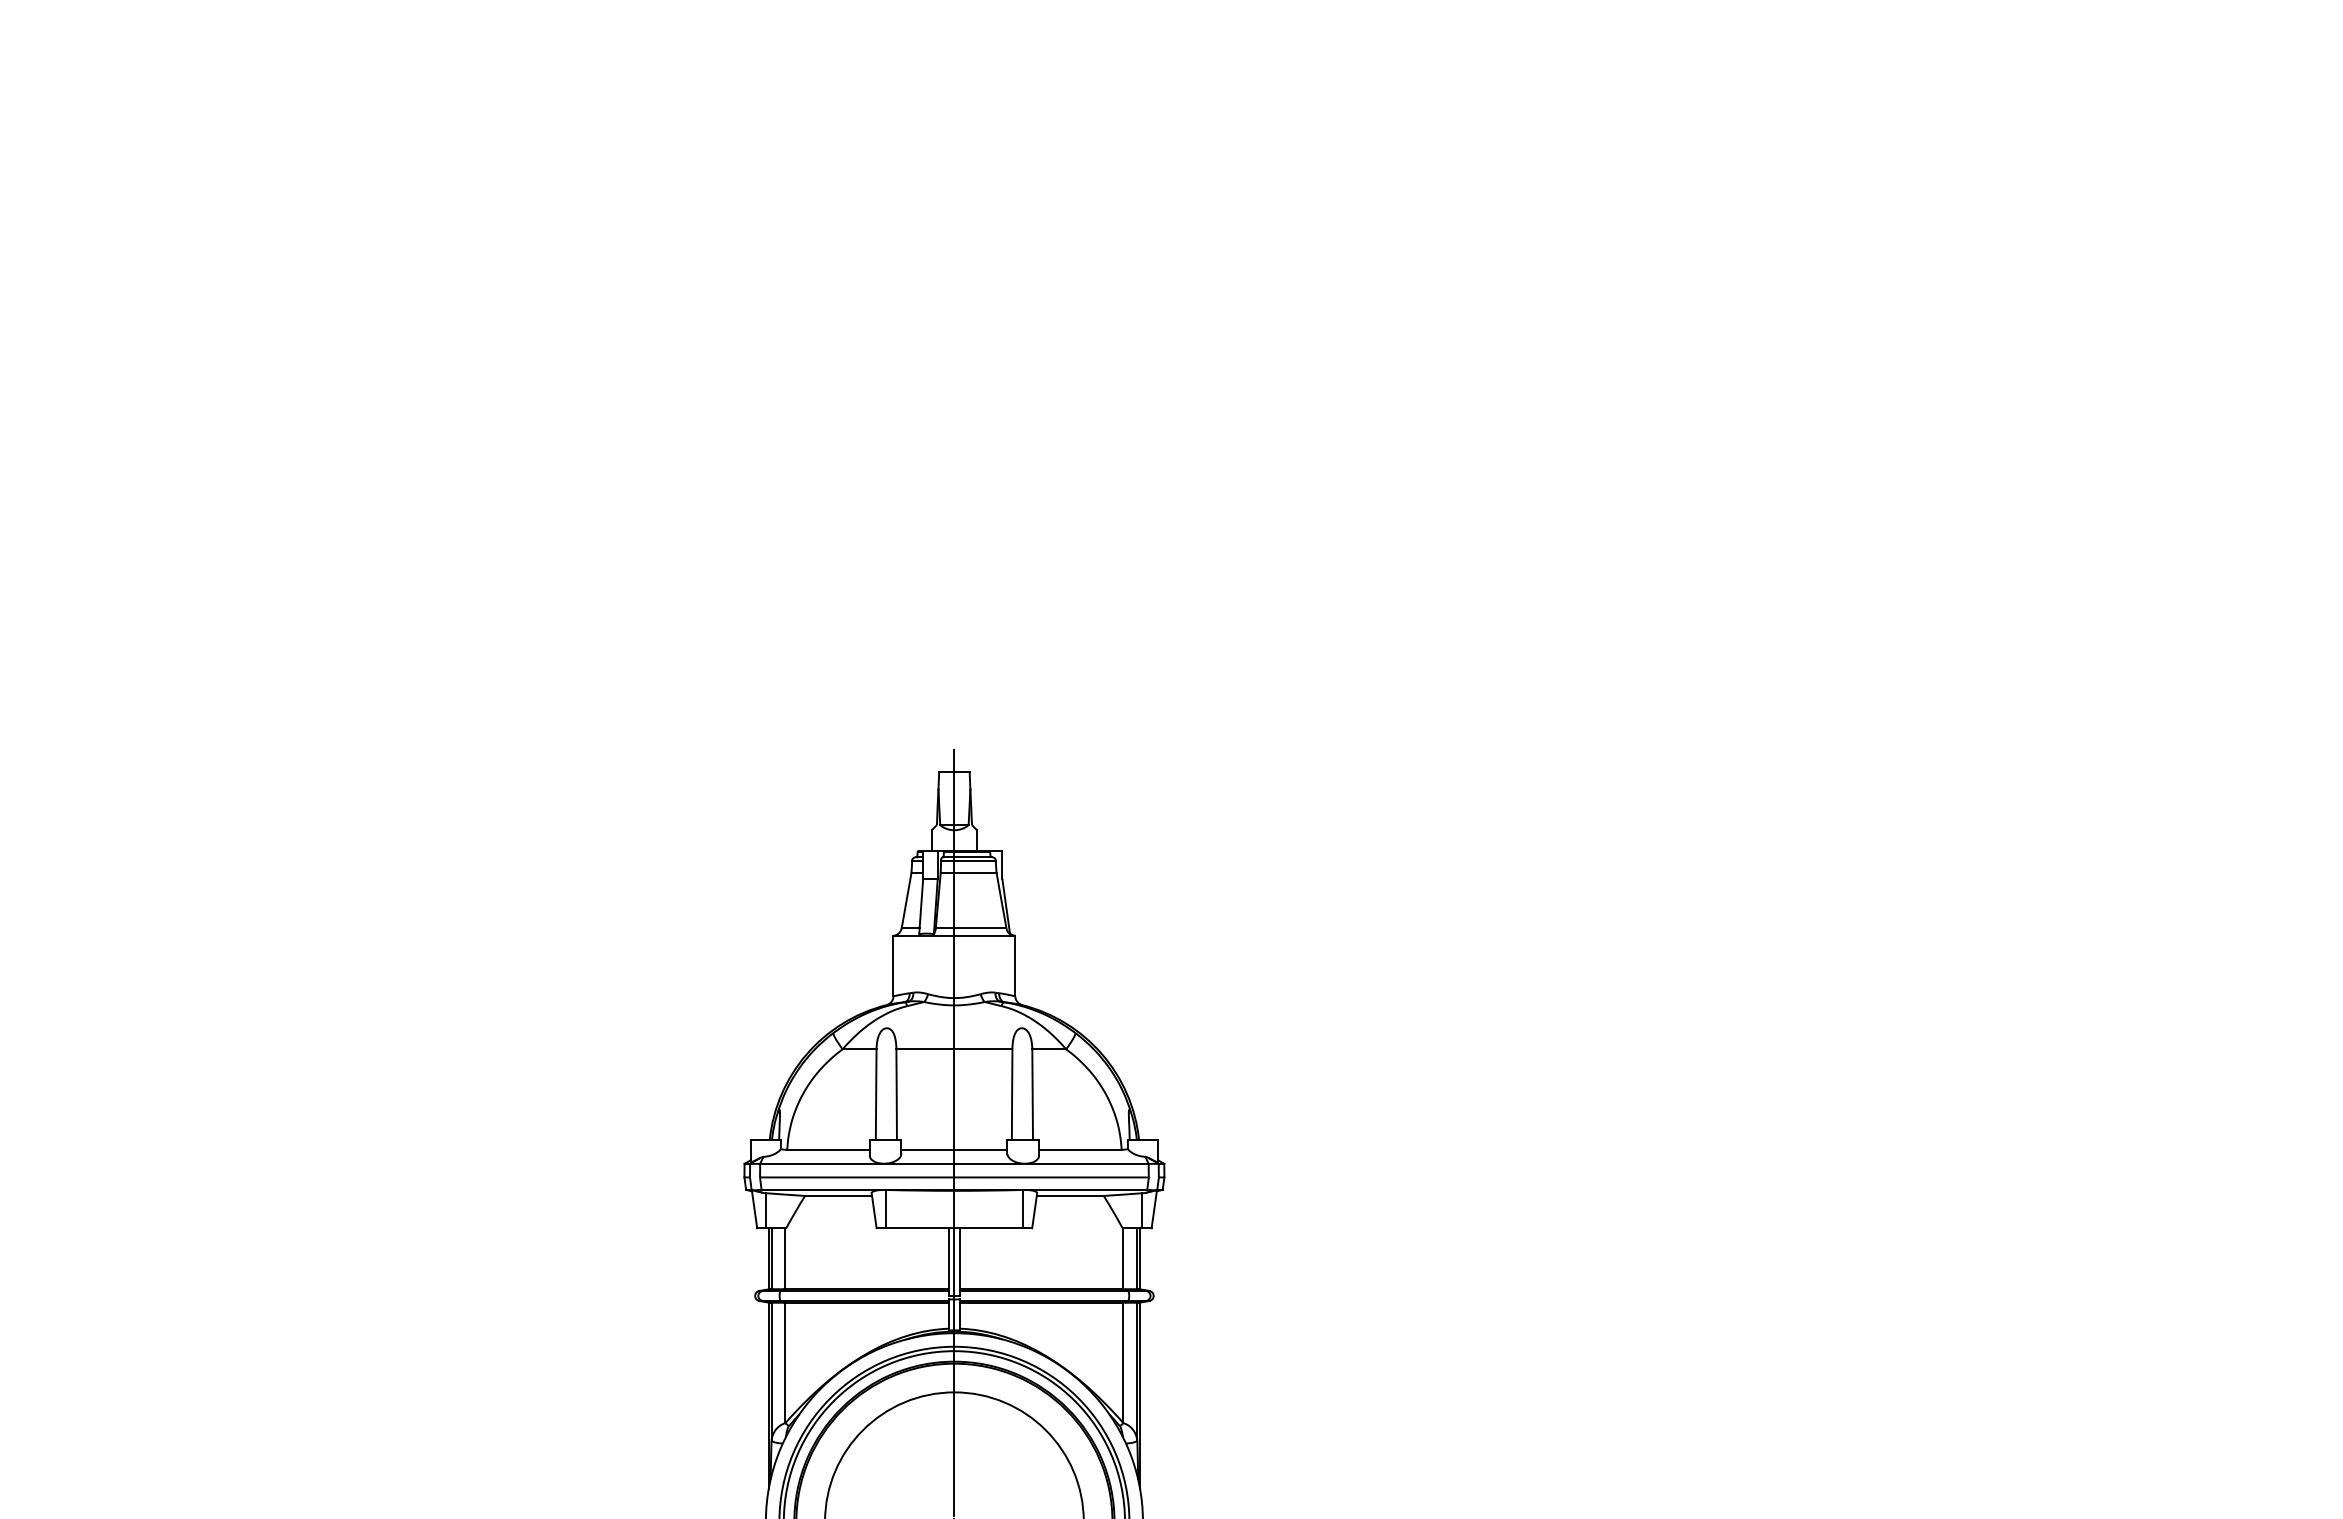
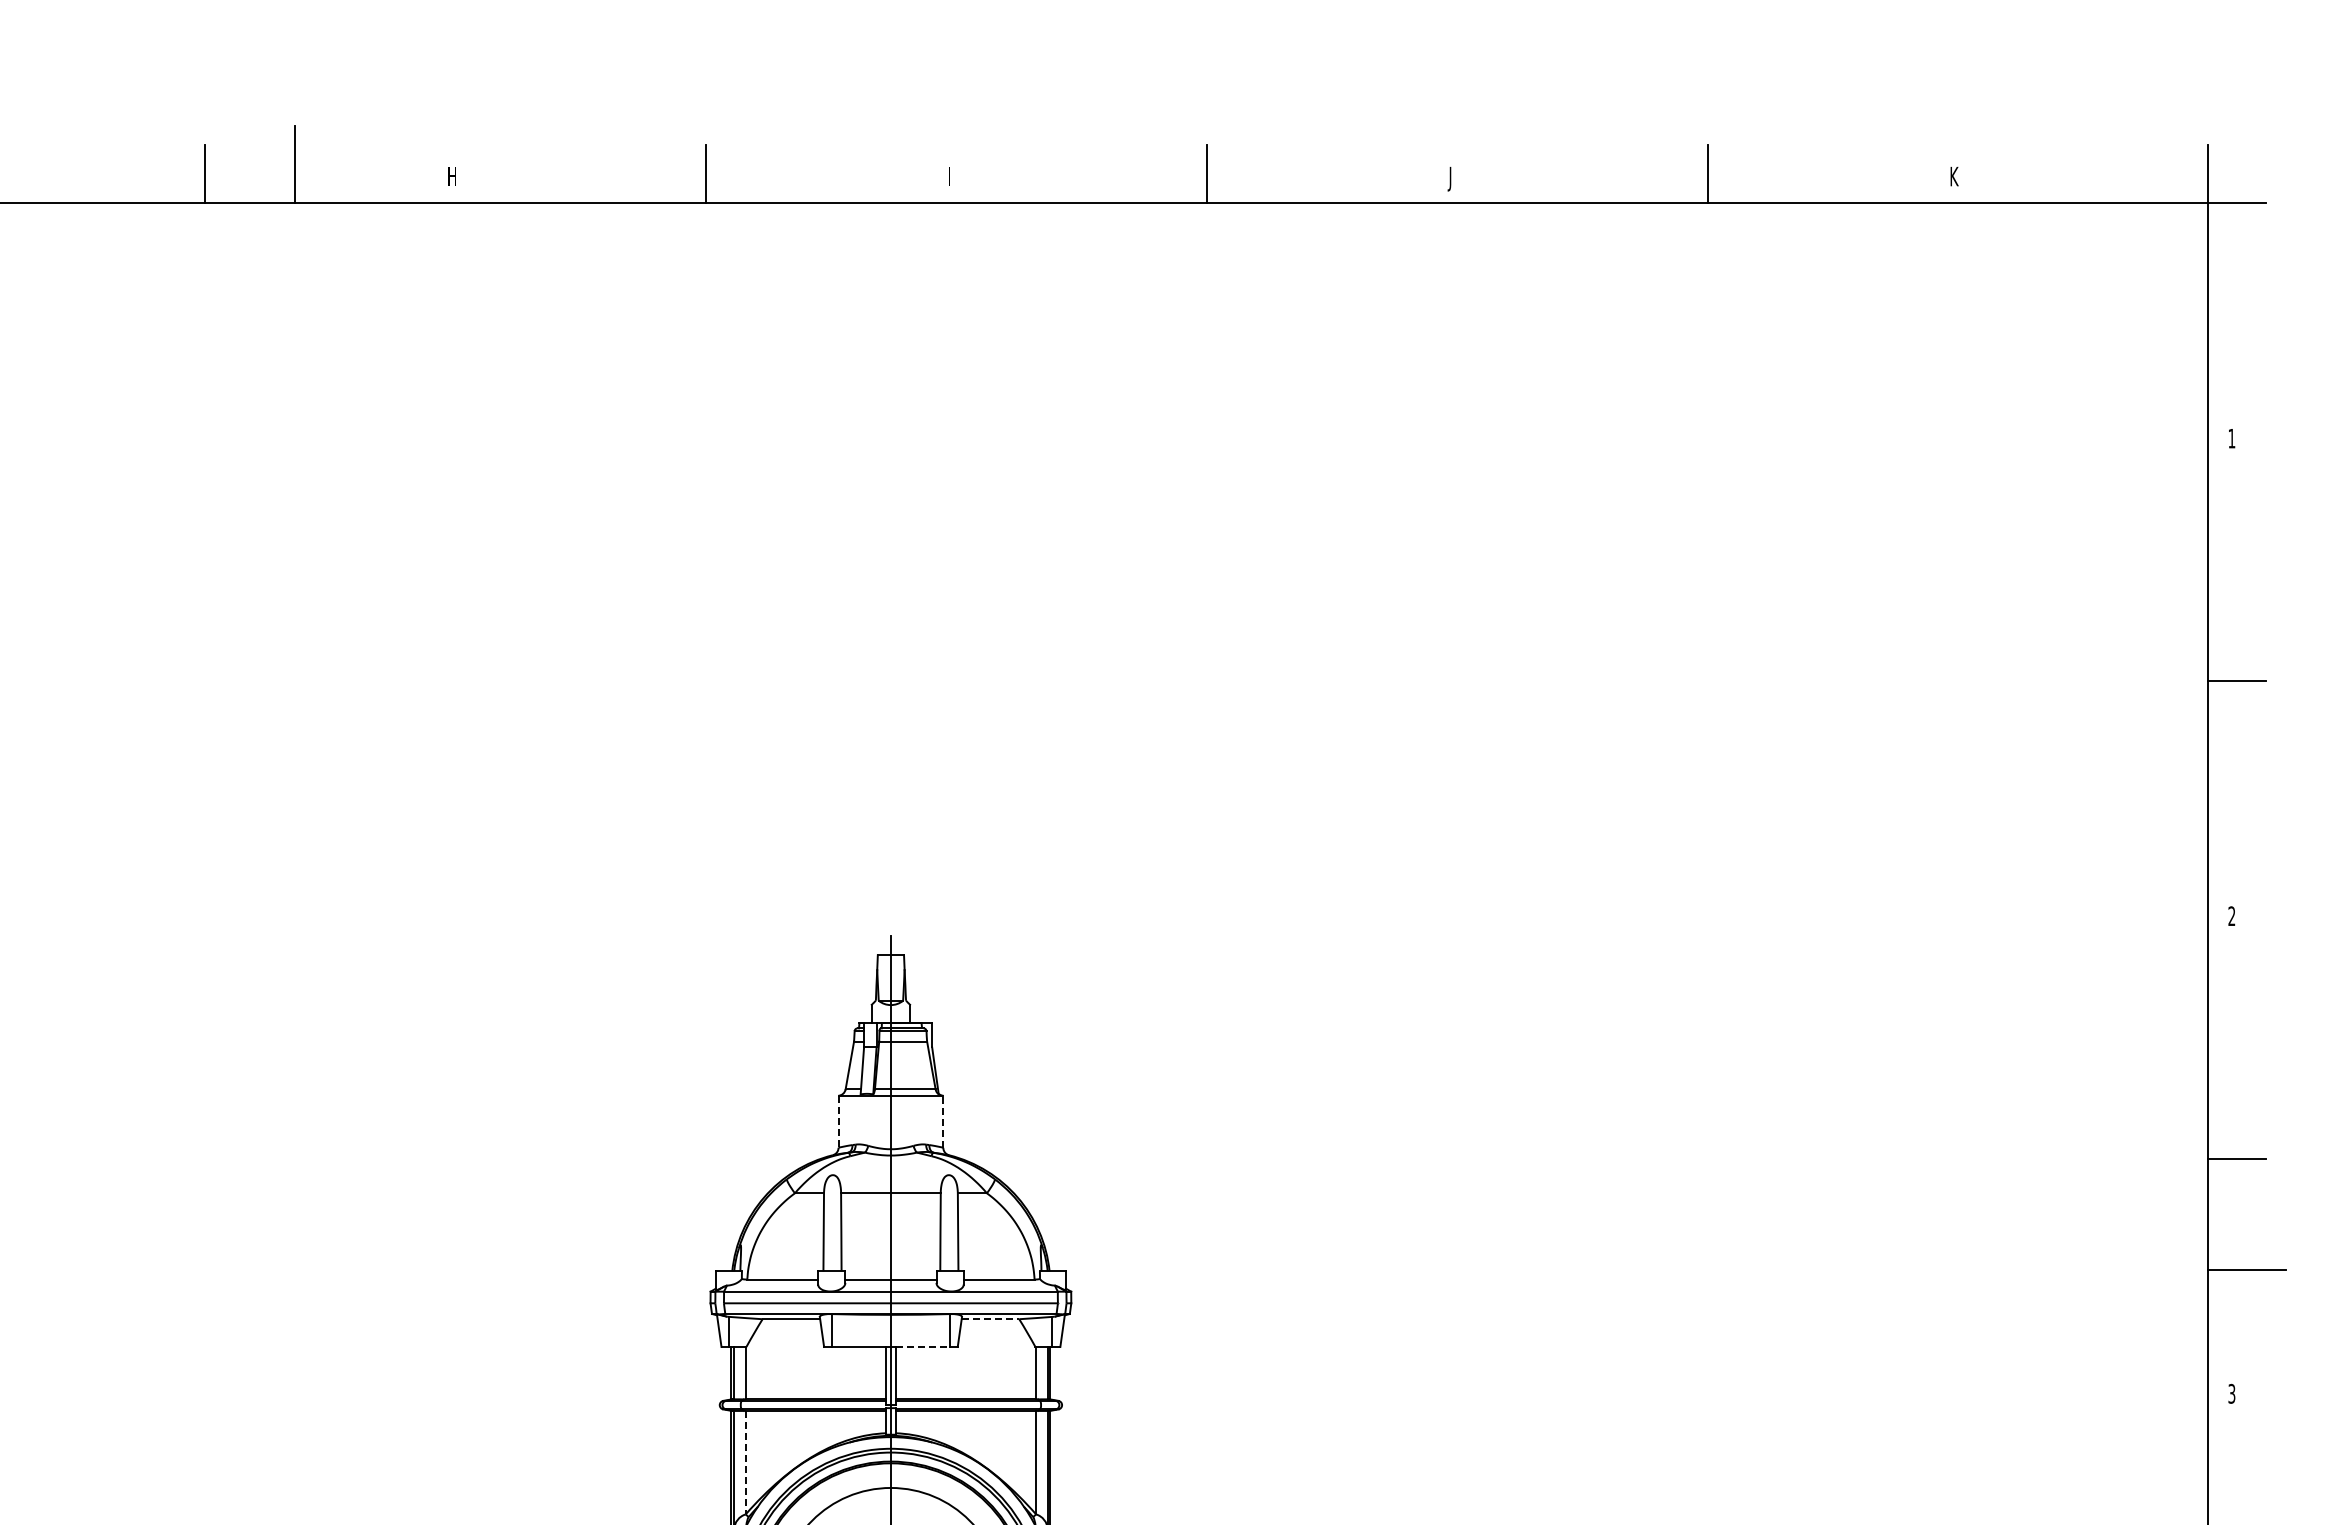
line: (893, 965) -> (838, 1121), solid -> dashed
line: (1015, 965) -> (943, 1121), solid -> dashed
line: (1070, 1196) -> (990, 1319), solid -> dashed
line: (992, 1227) -> (923, 1346), solid -> dashed
line: (785, 1362) -> (745, 1462), solid -> dashed

